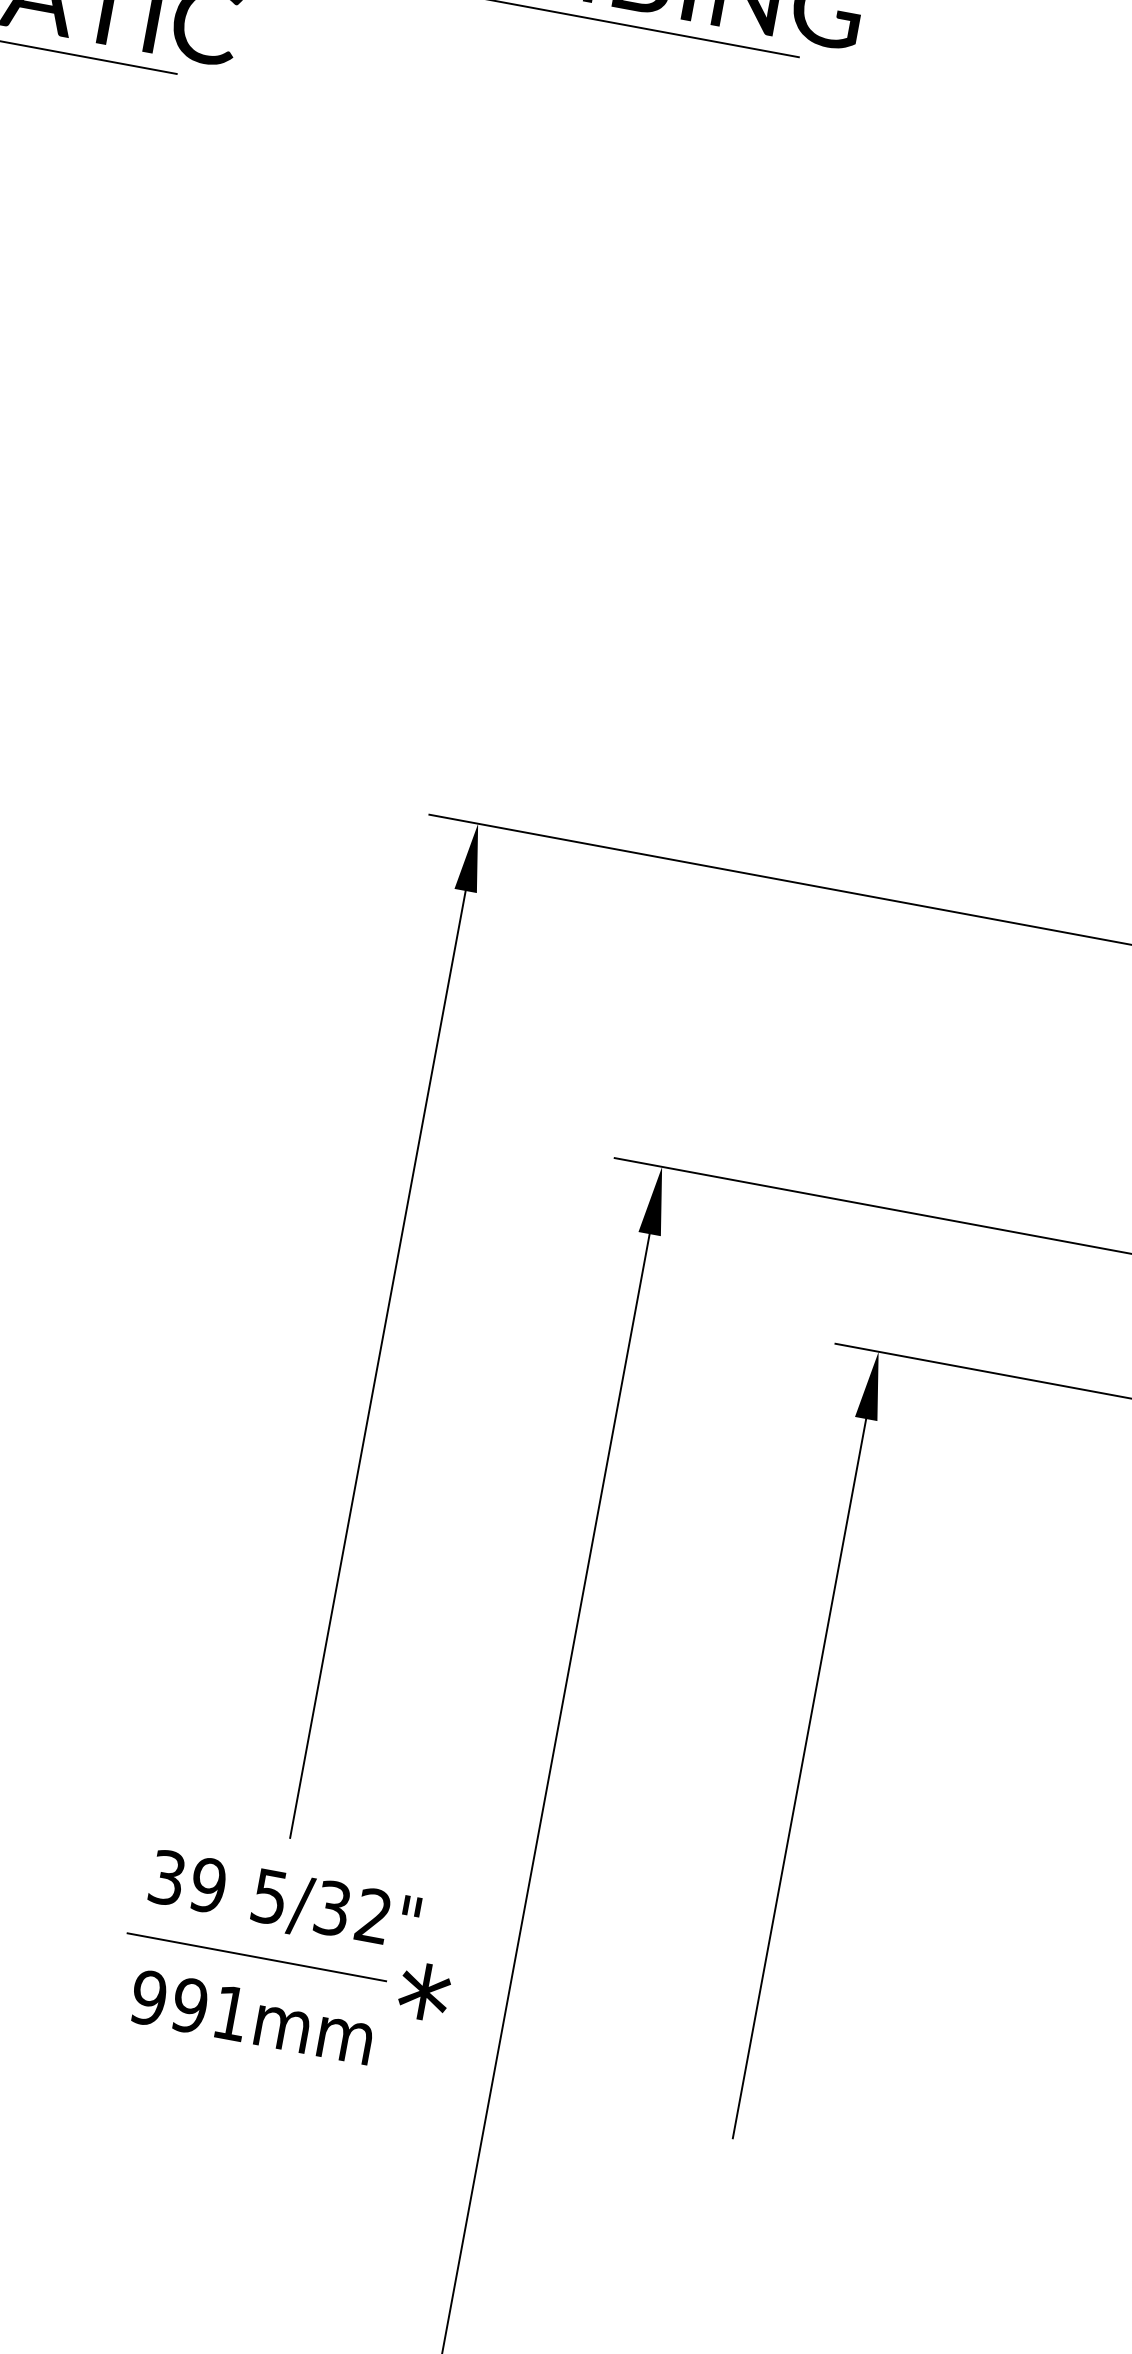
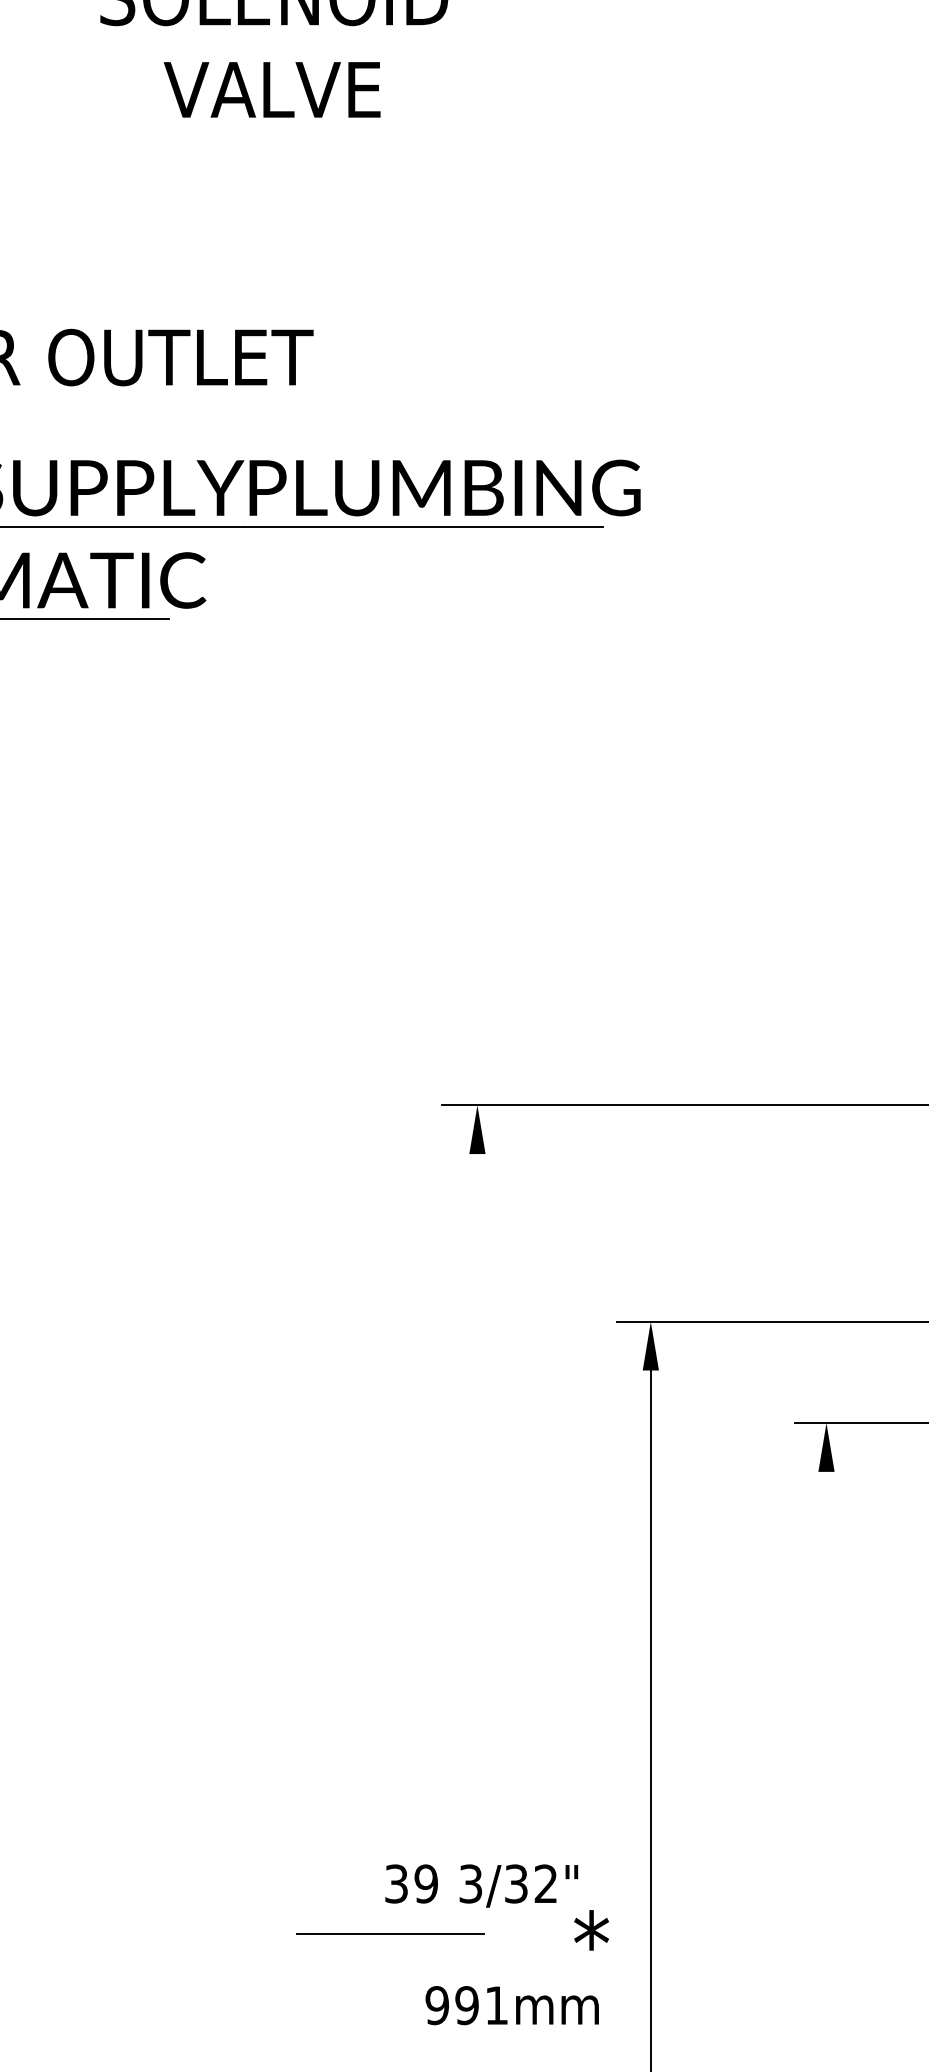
line: (377, 1365) -> (477, 1497), removed
line: (799, 1777) -> (826, 1731), removed
text: (270, 1896) -> (471, 1883), 5/32" -> 3/32"
line: (256, 1956) -> (390, 1933), moved
text: (251, 2016) -> (511, 2005), moved

